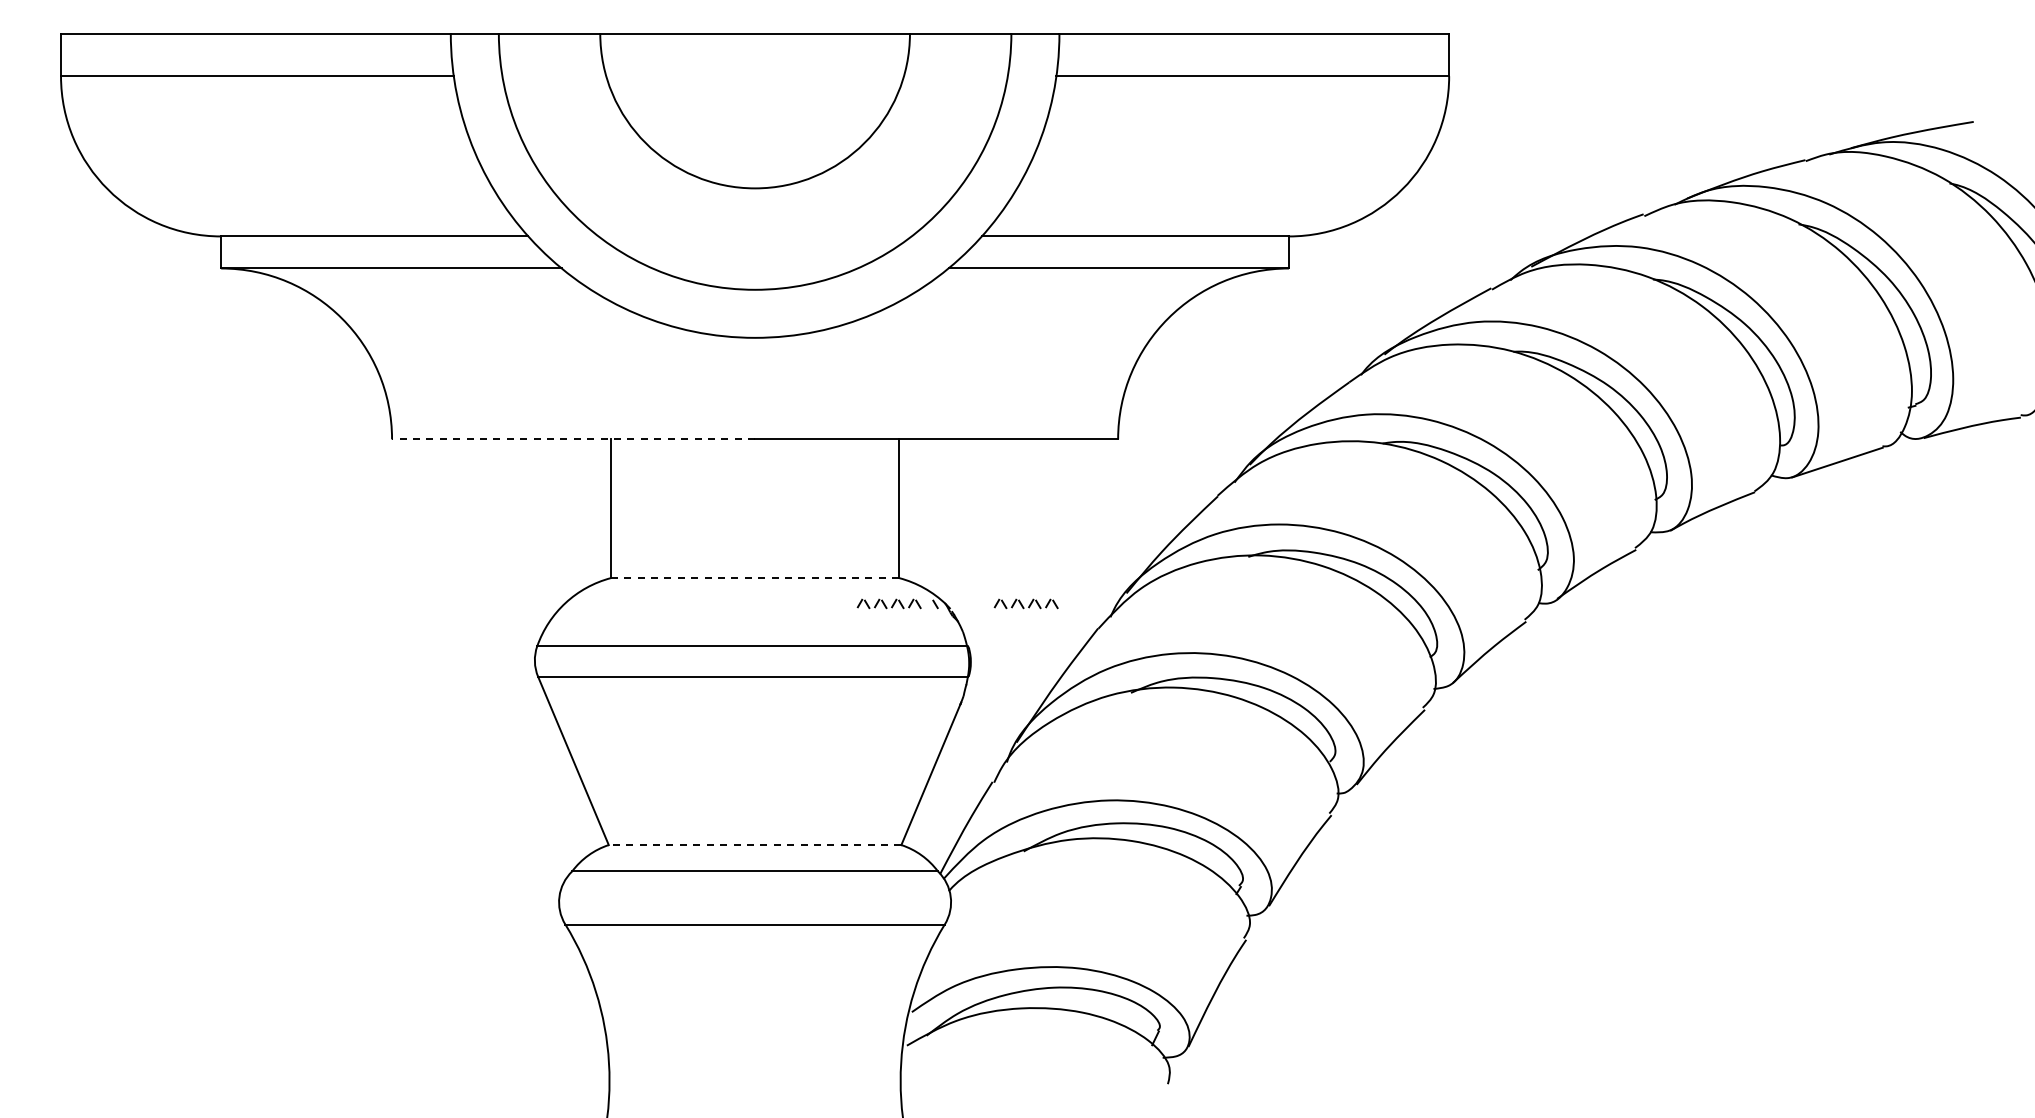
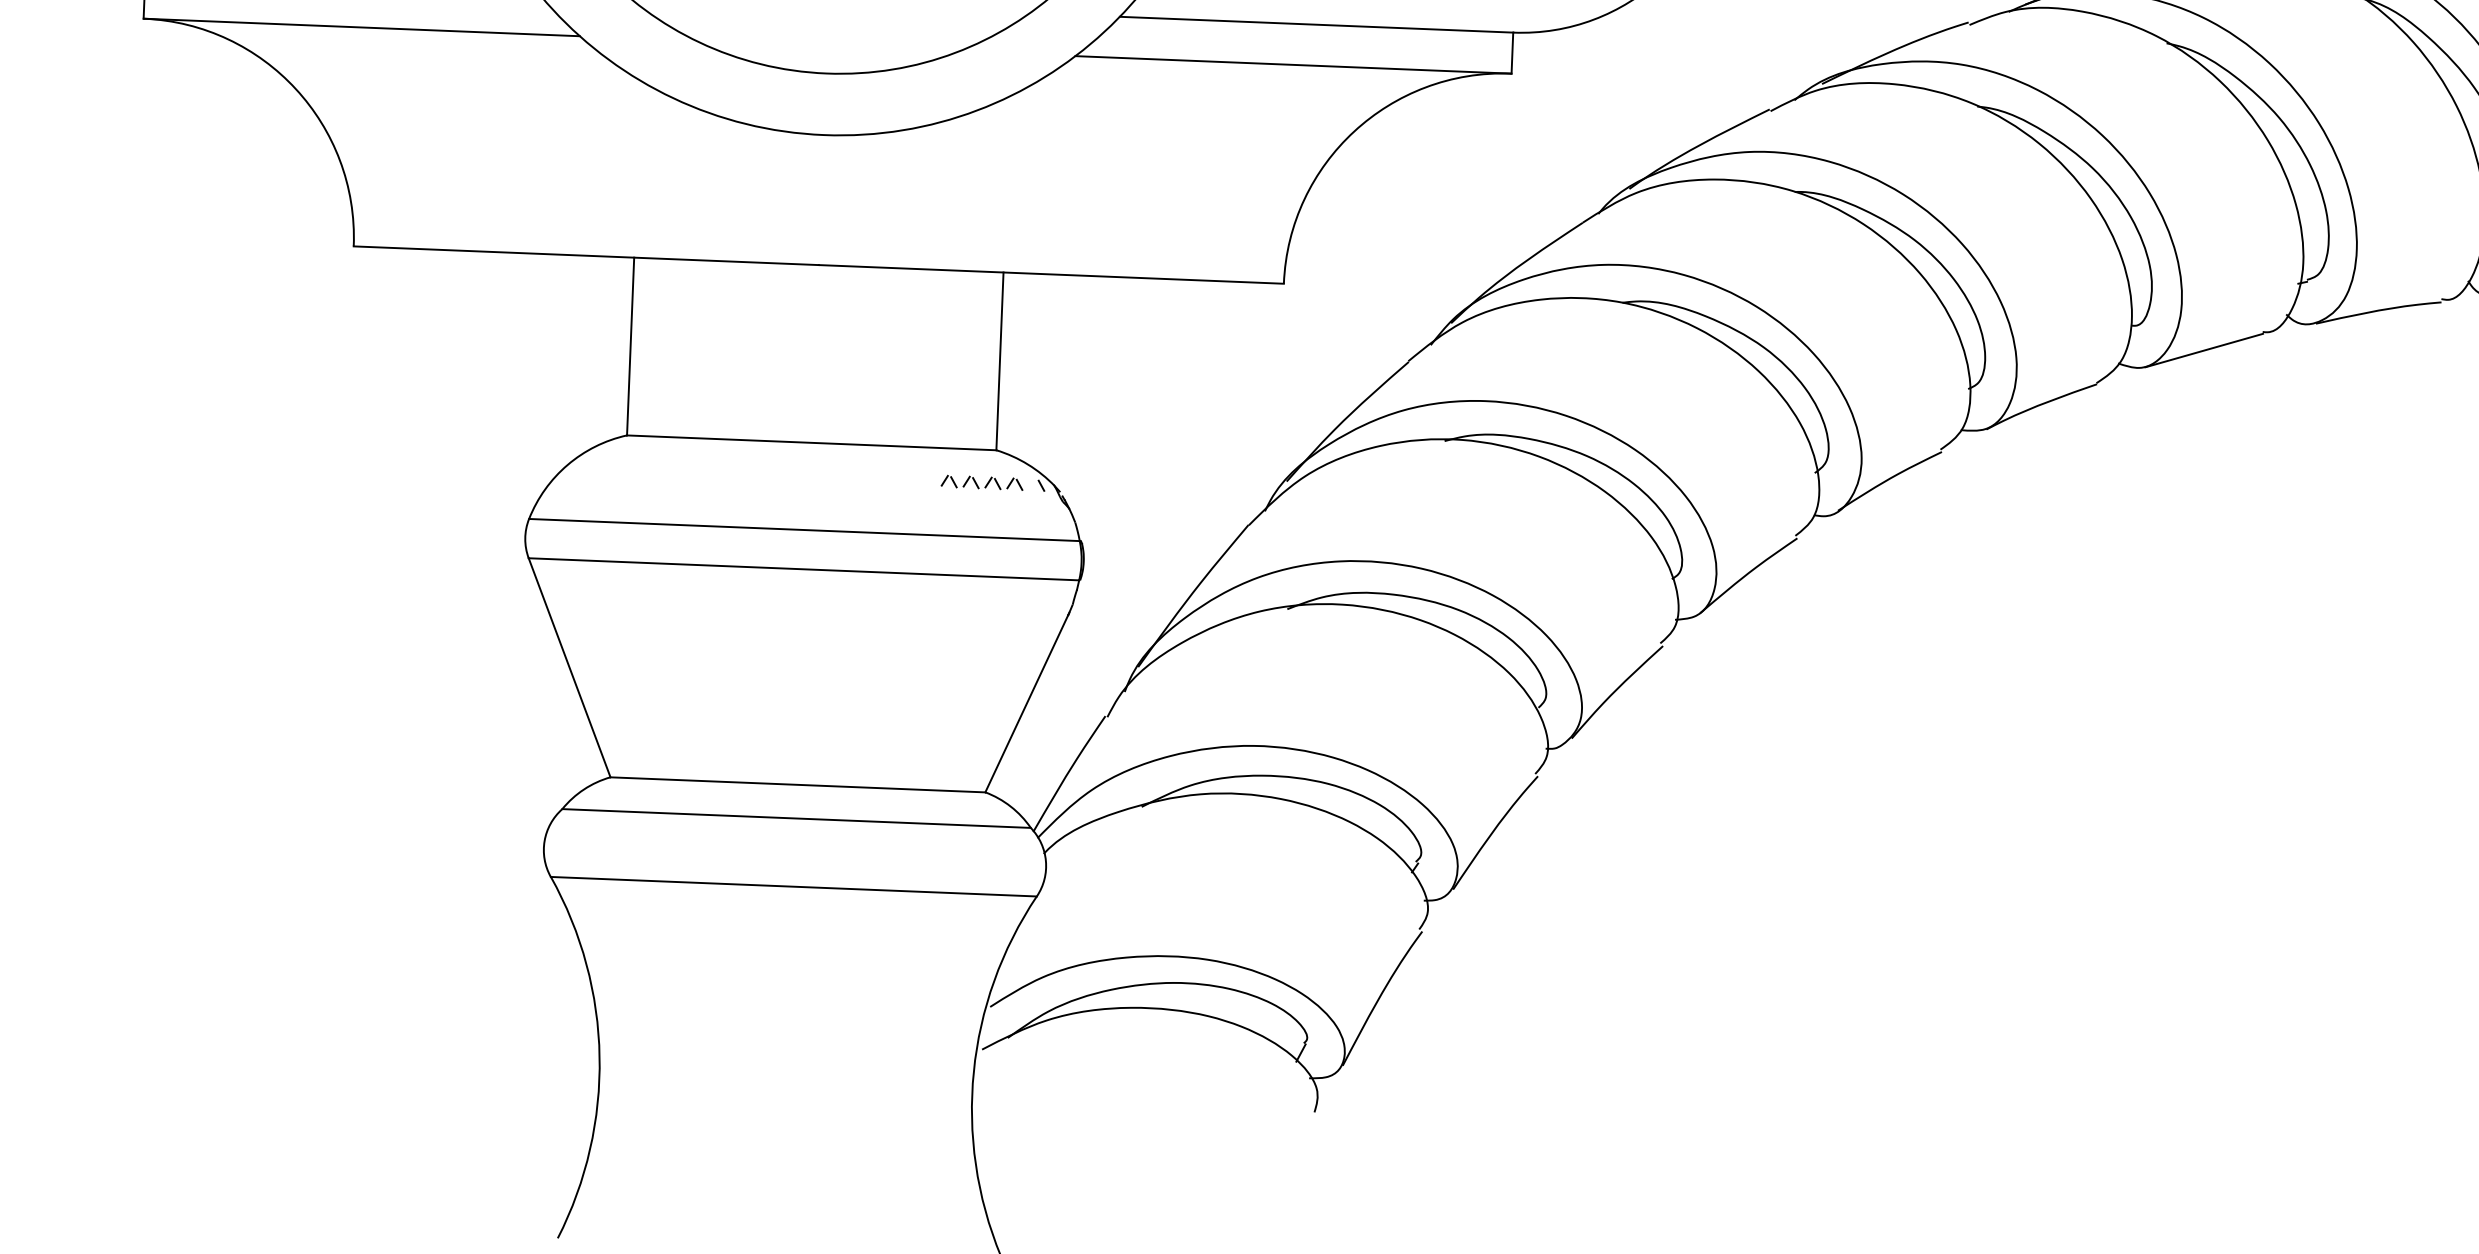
line: (573, 439) -> (586, 255), dashed -> solid
line: (754, 578) -> (810, 443), dashed -> solid
part: (1025, 603) -> (1156, 489), removed
line: (754, 845) -> (797, 785), dashed -> solid

